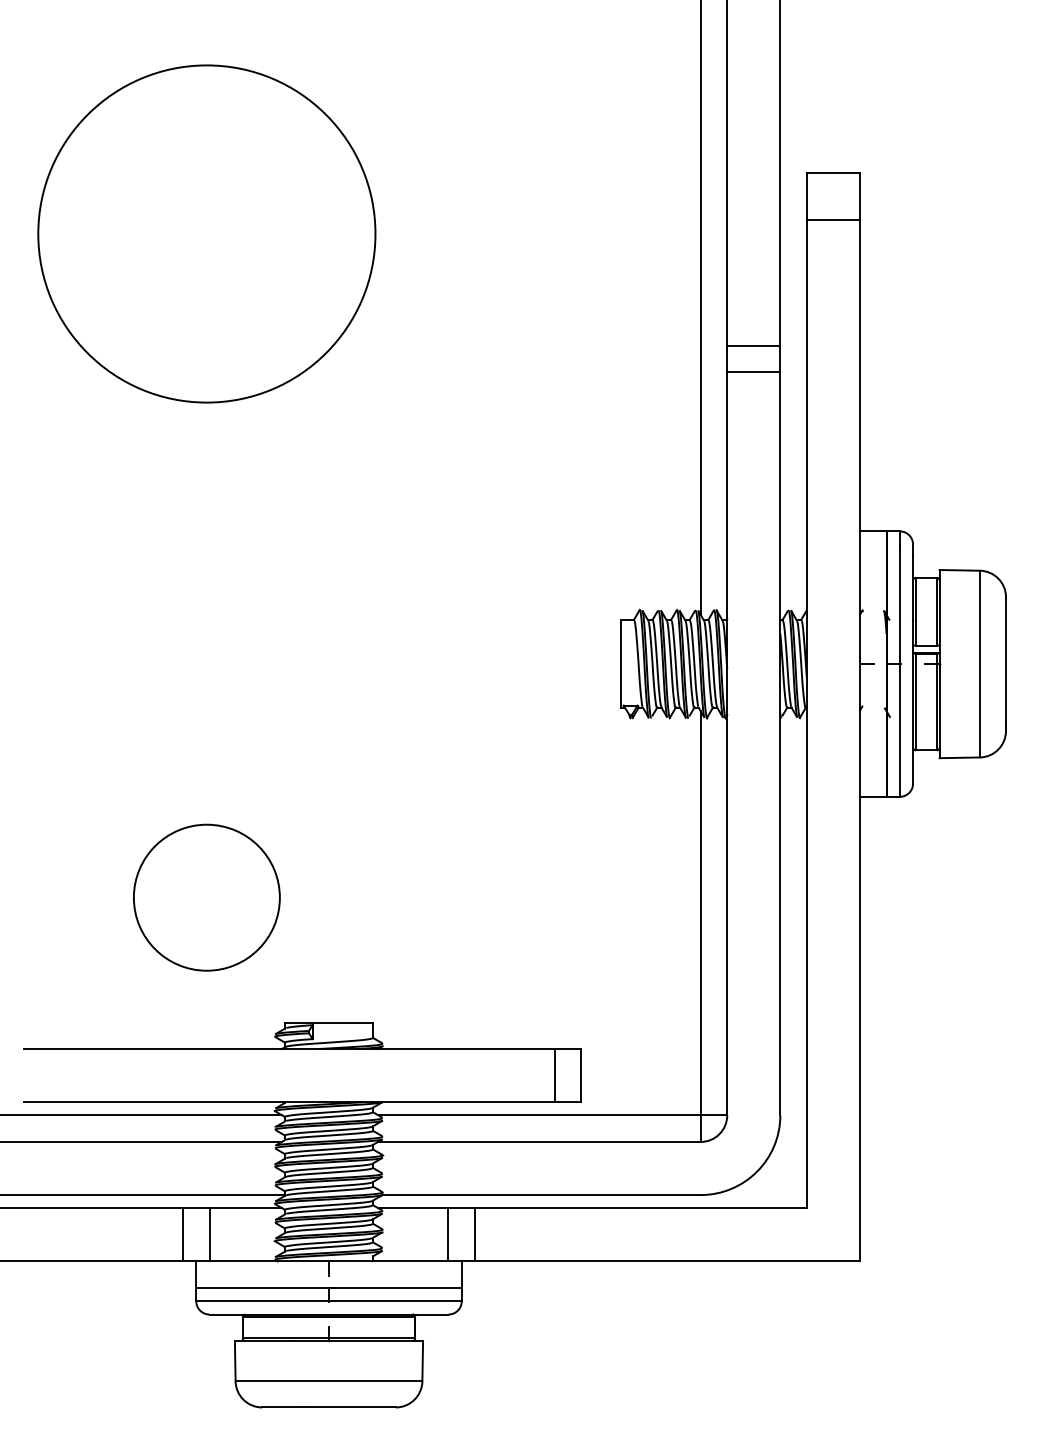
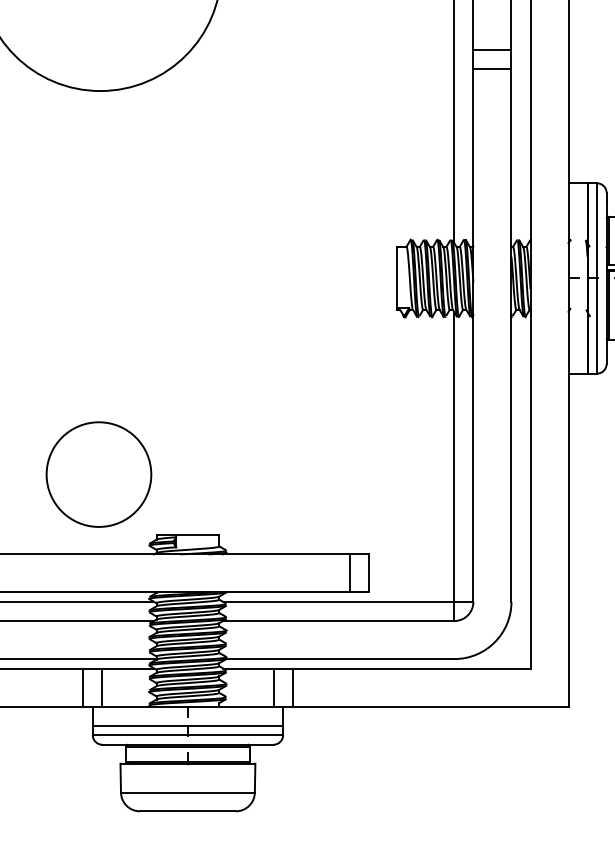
circle: (206, 897) -> (98, 474), moved

